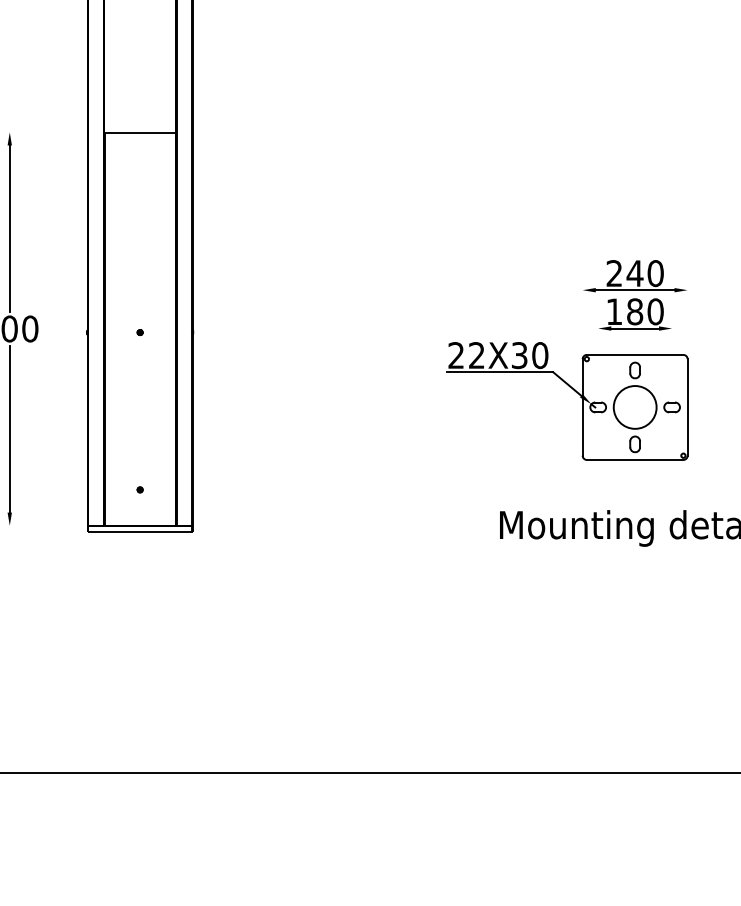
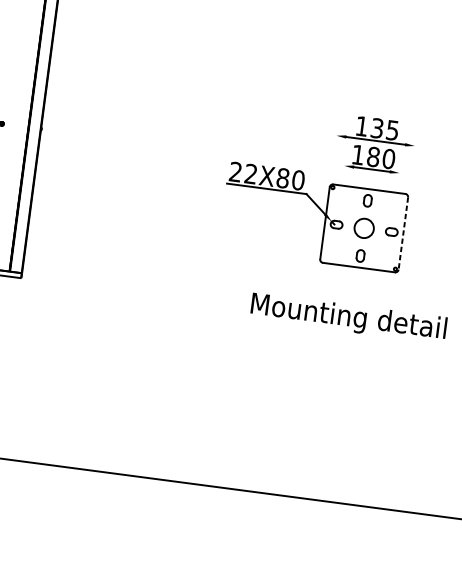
text: (634, 273) -> (376, 128), 240 -> 135
text: (519, 355) -> (282, 178), 22X30 -> 22X80
circle: (634, 407) -> (363, 228), size x0.6
line: (687, 407) -> (403, 233), solid -> dashed

